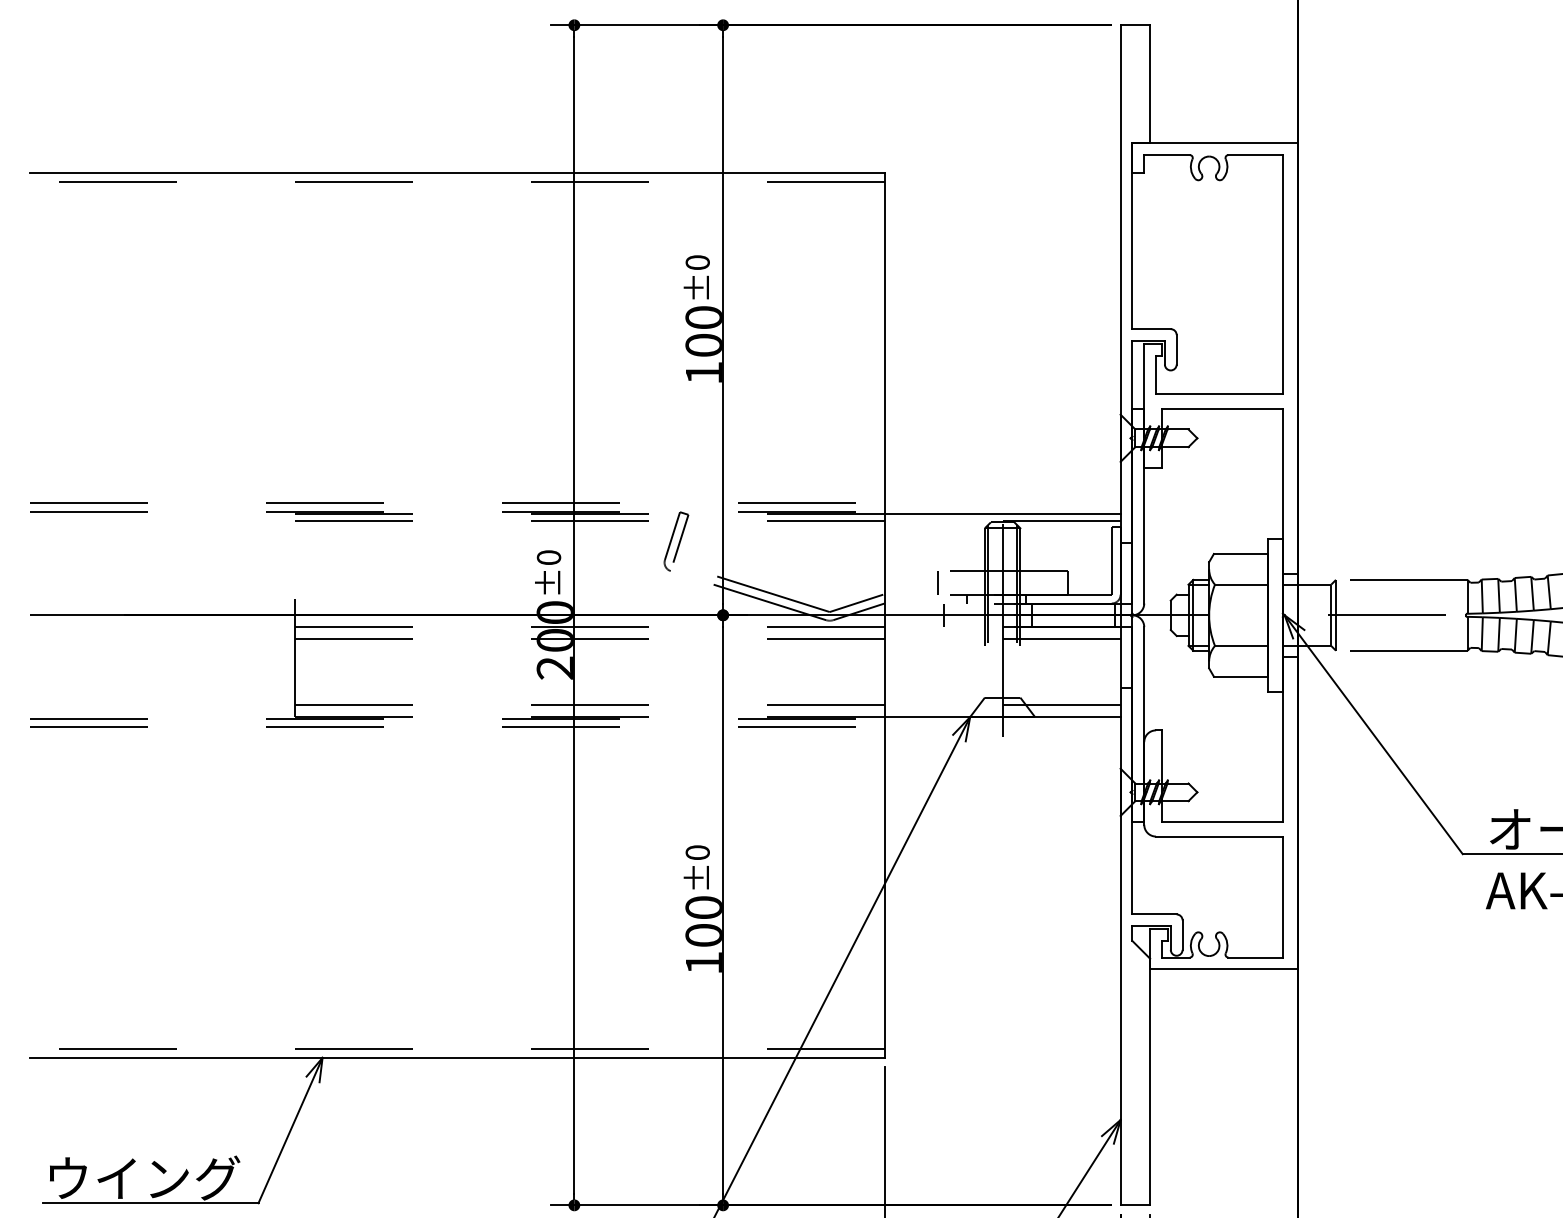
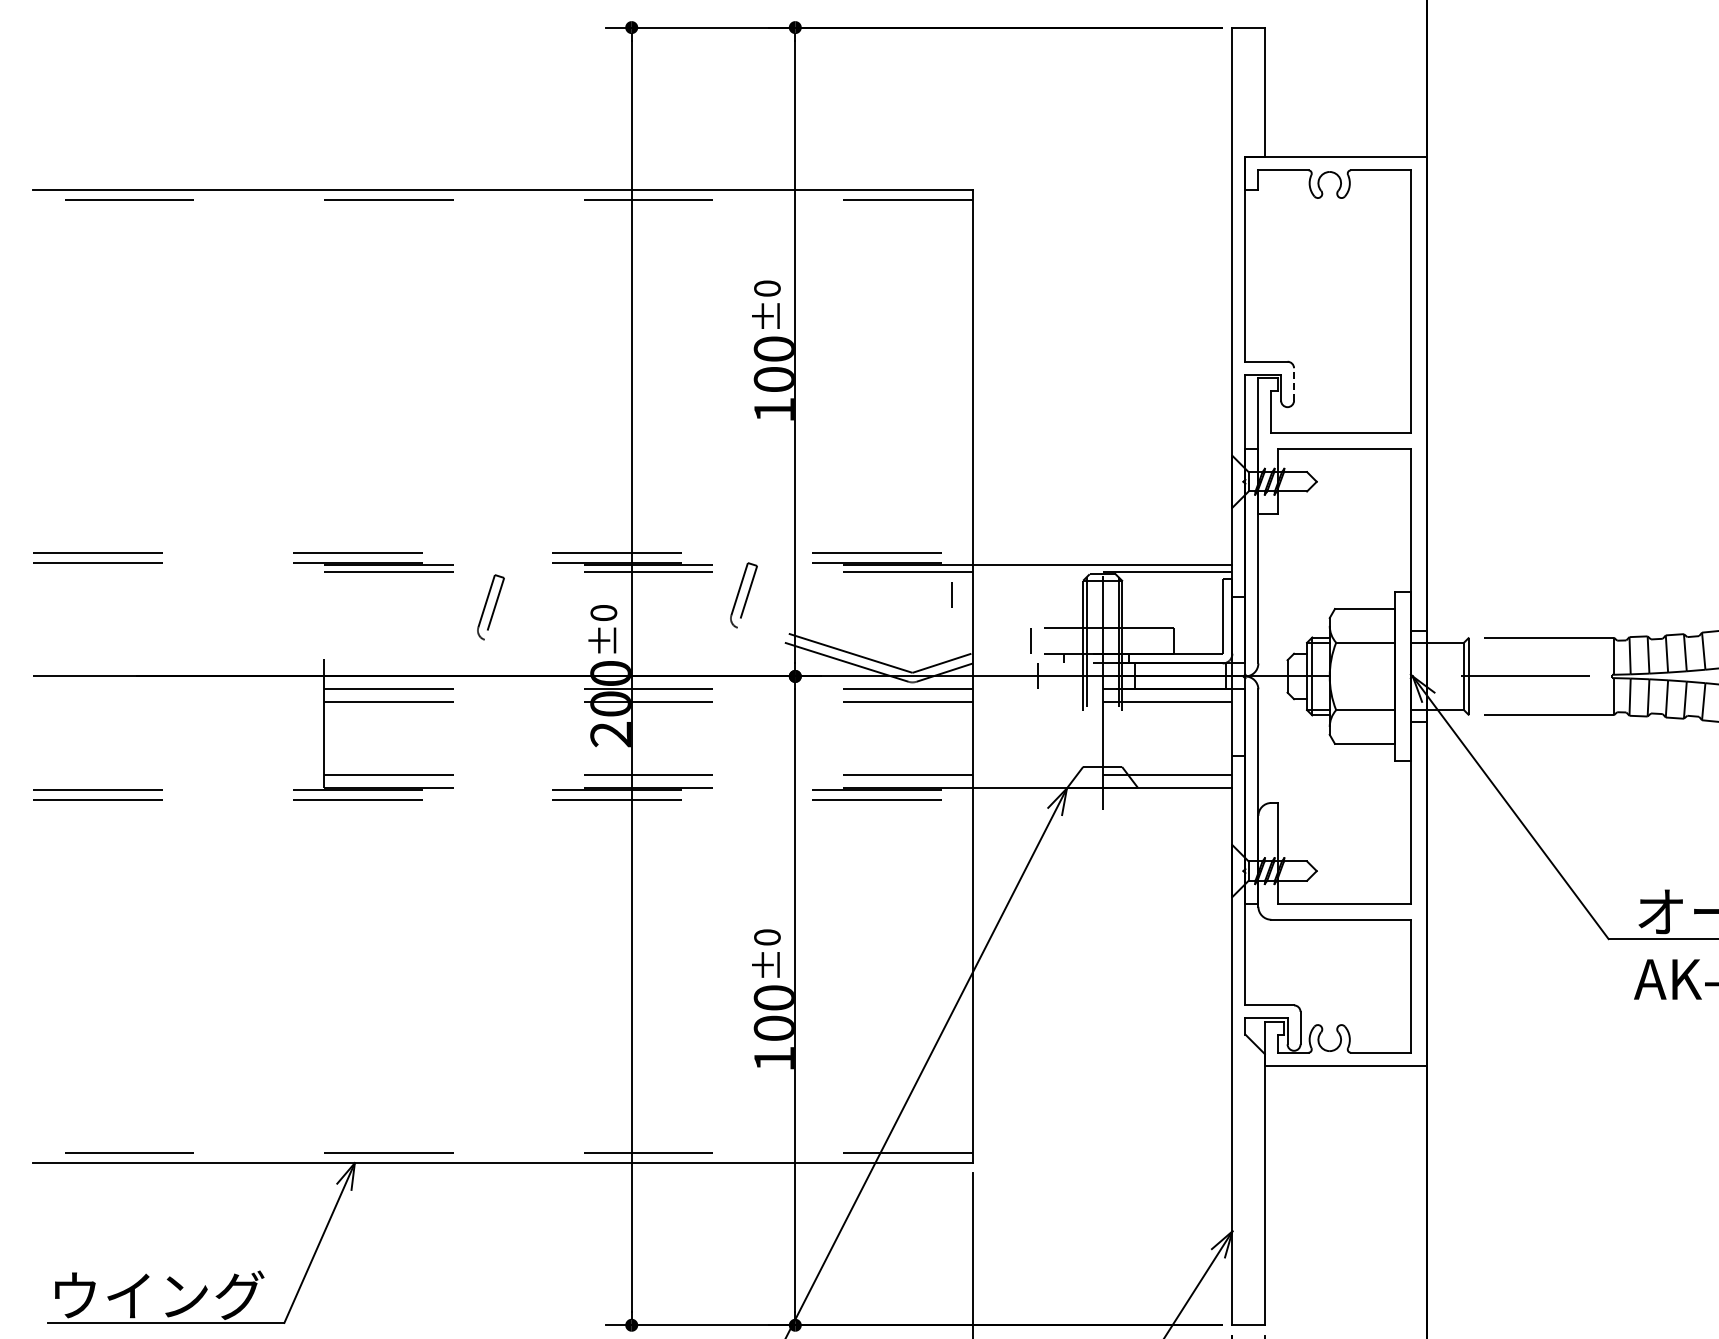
line: (1177, 348) -> (1294, 383), solid -> dashed
line: (865, 540) -> (951, 594), added
part: (445, 552) -> (490, 607), added

